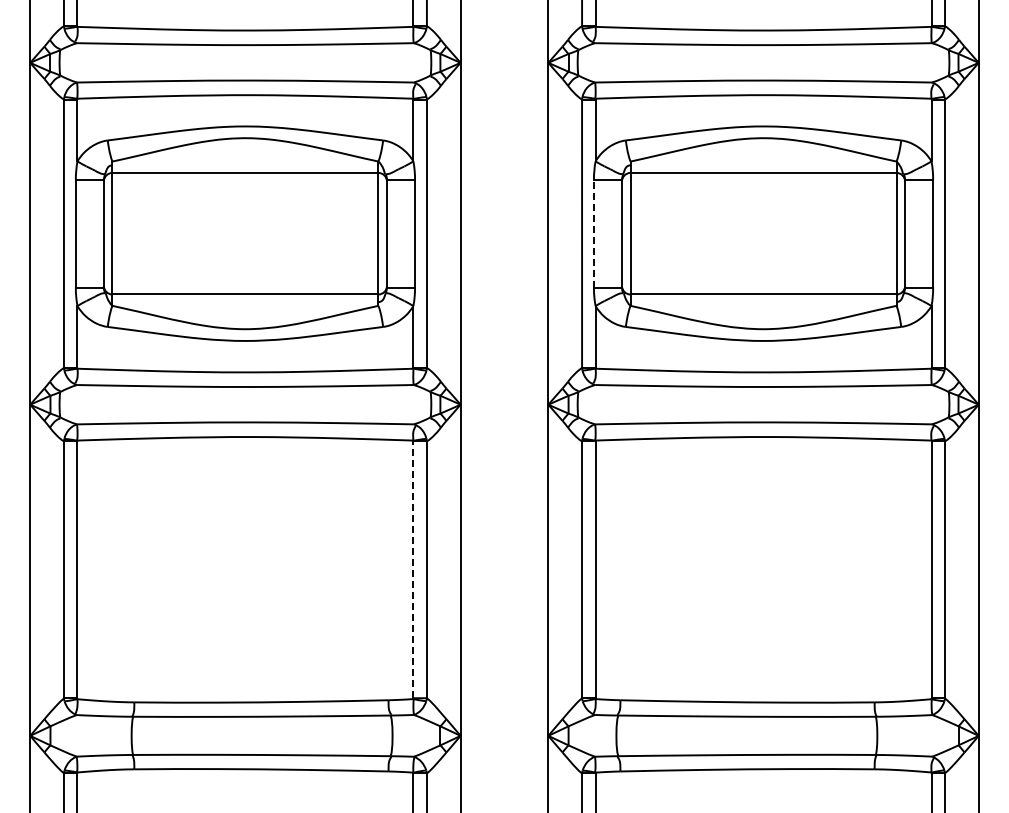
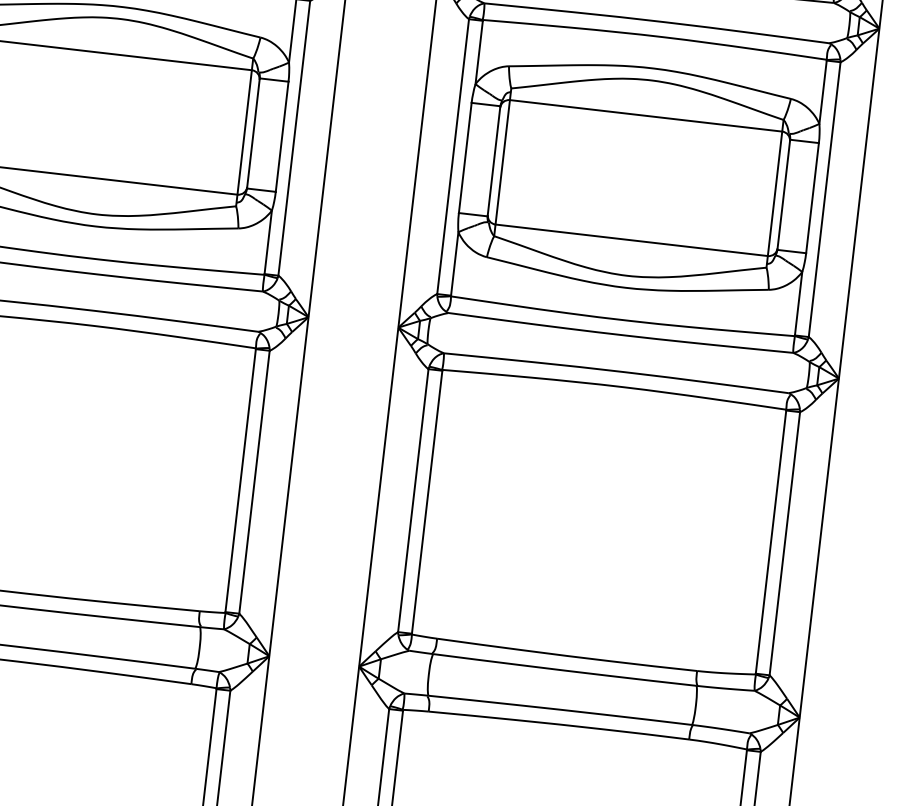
line: (593, 233) -> (464, 157), dashed -> solid
line: (413, 569) -> (240, 480), dashed -> solid

